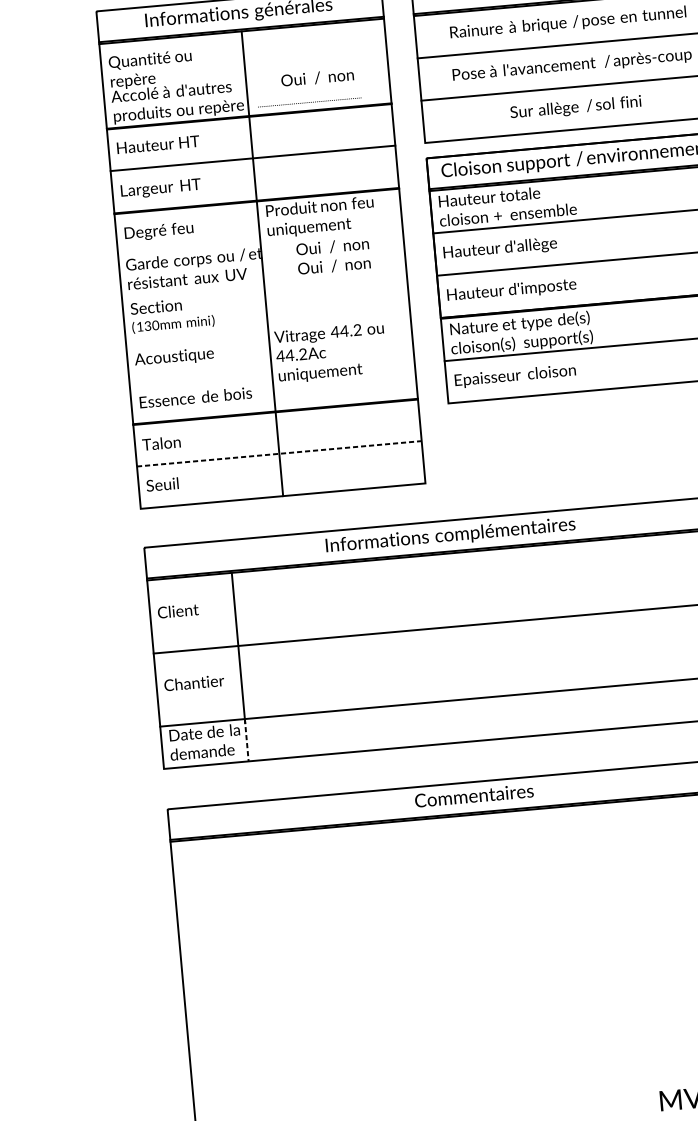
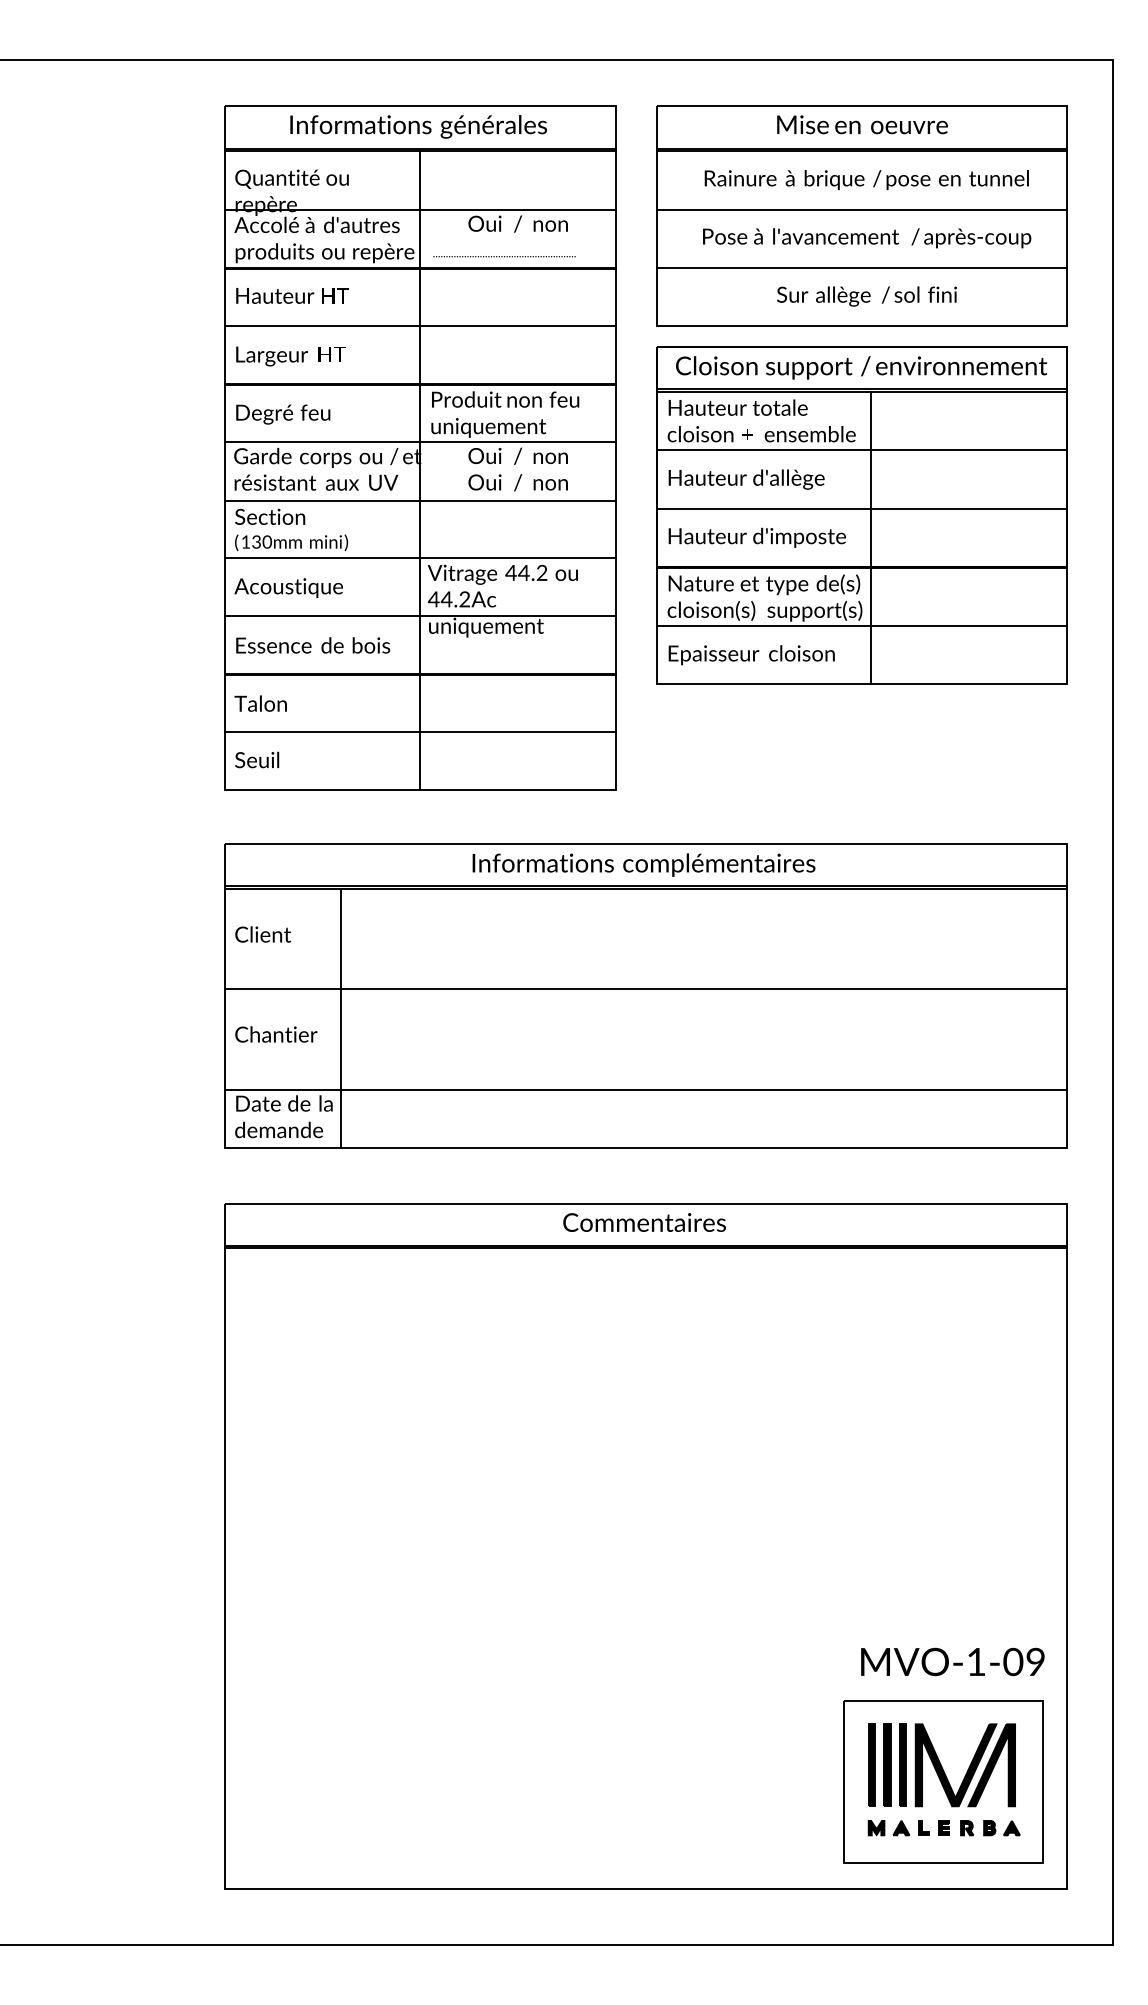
line: (245, 73) -> (420, 209), added
line: (260, 243) -> (420, 442), added
line: (594, 283) -> (871, 538), added
line: (264, 285) -> (420, 500), added
line: (268, 326) -> (420, 557), added
line: (271, 368) -> (420, 615), added
line: (279, 453) -> (420, 732), dashed -> solid
line: (246, 740) -> (340, 1119), dashed -> solid

